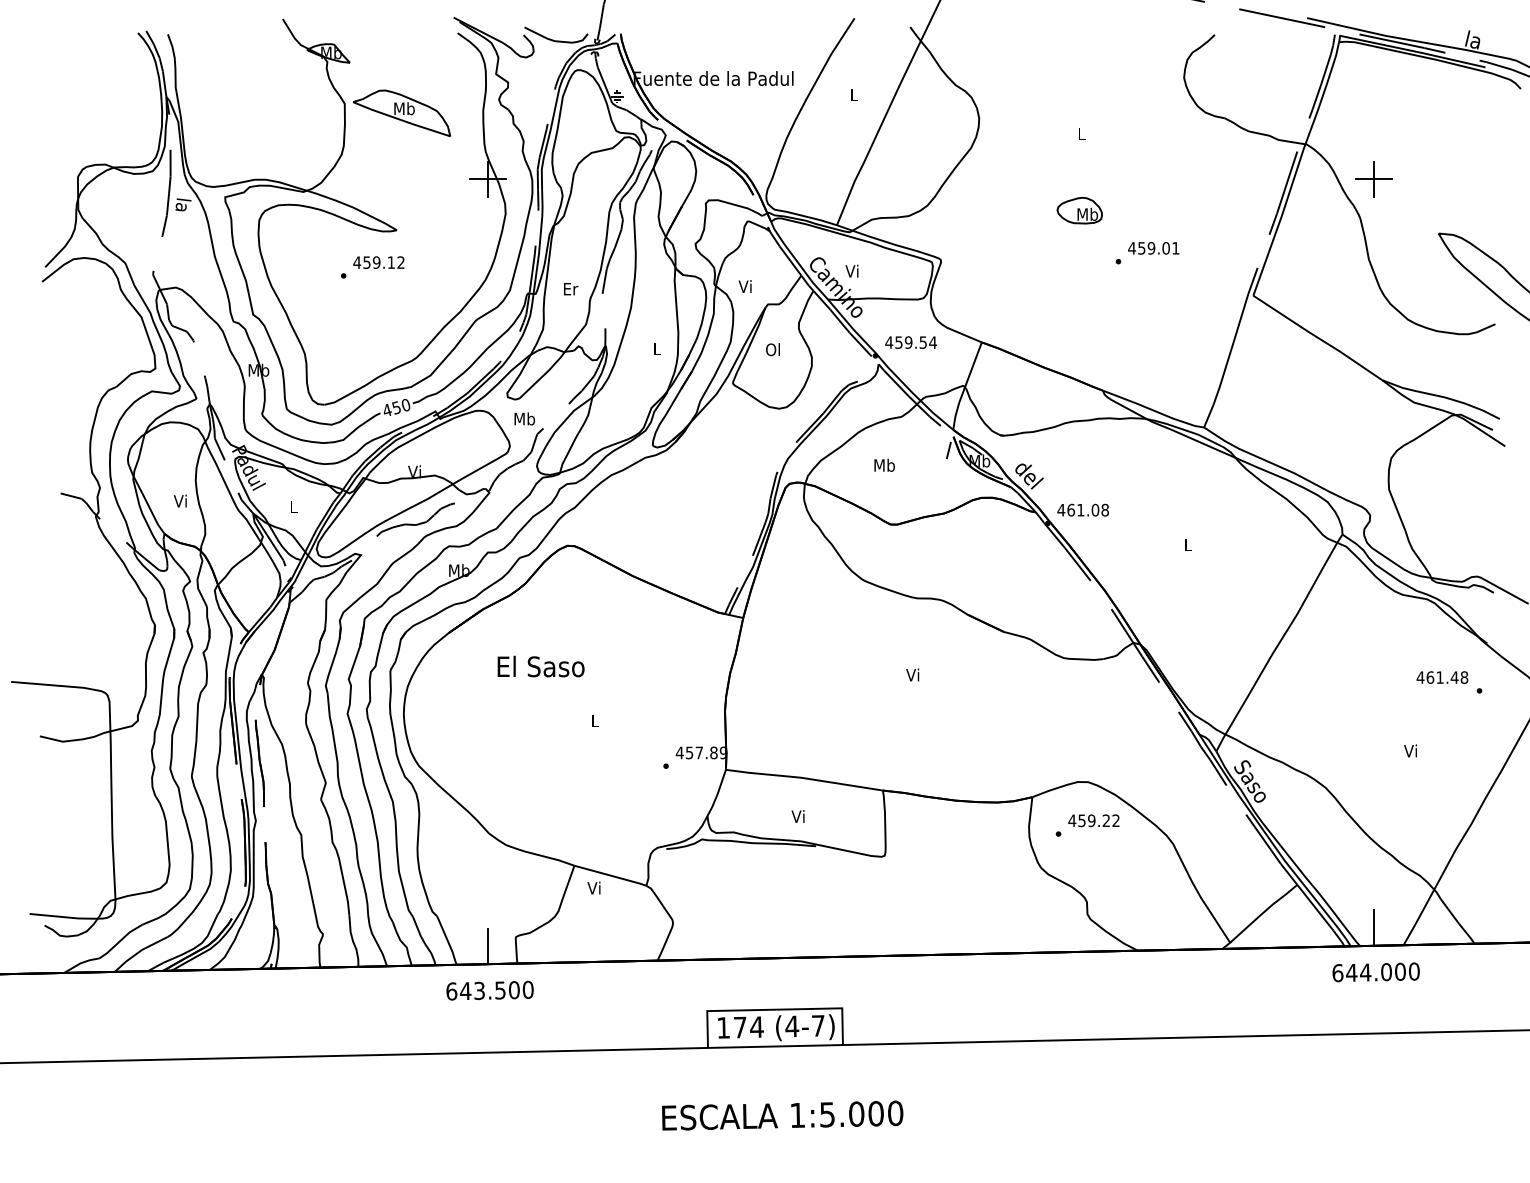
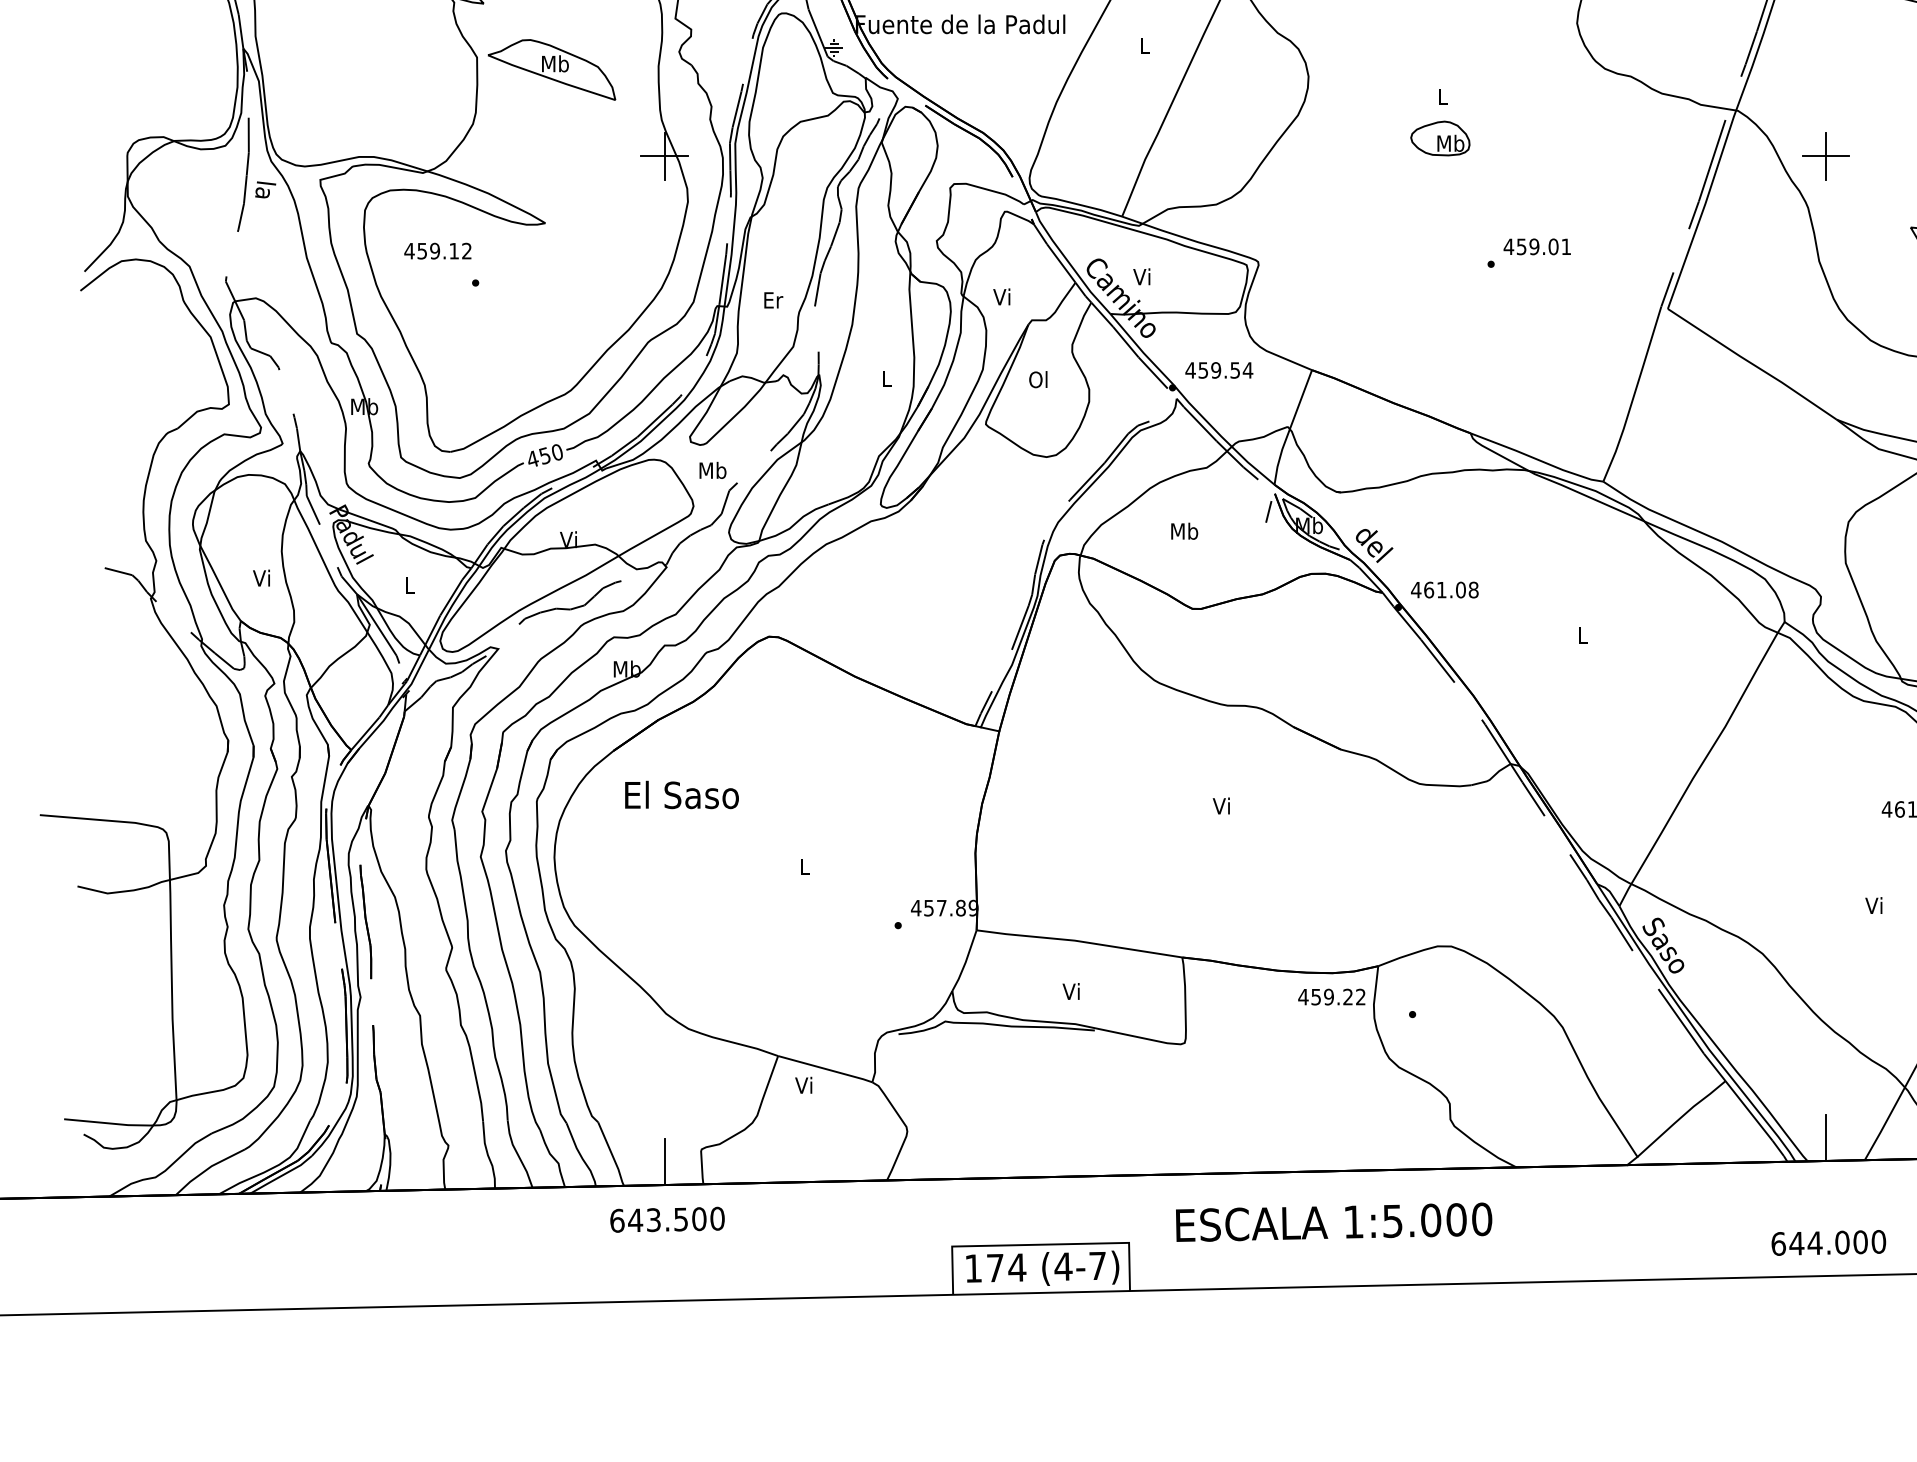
part: (1079, 210) -> (1440, 138), moved
text: (378, 262) -> (437, 251), moved
text: (540, 666) -> (681, 794), moved
text: (1093, 820) -> (1331, 996), moved
text: (1375, 972) -> (1827, 1243), moved
text: (782, 1115) -> (1333, 1222), moved

